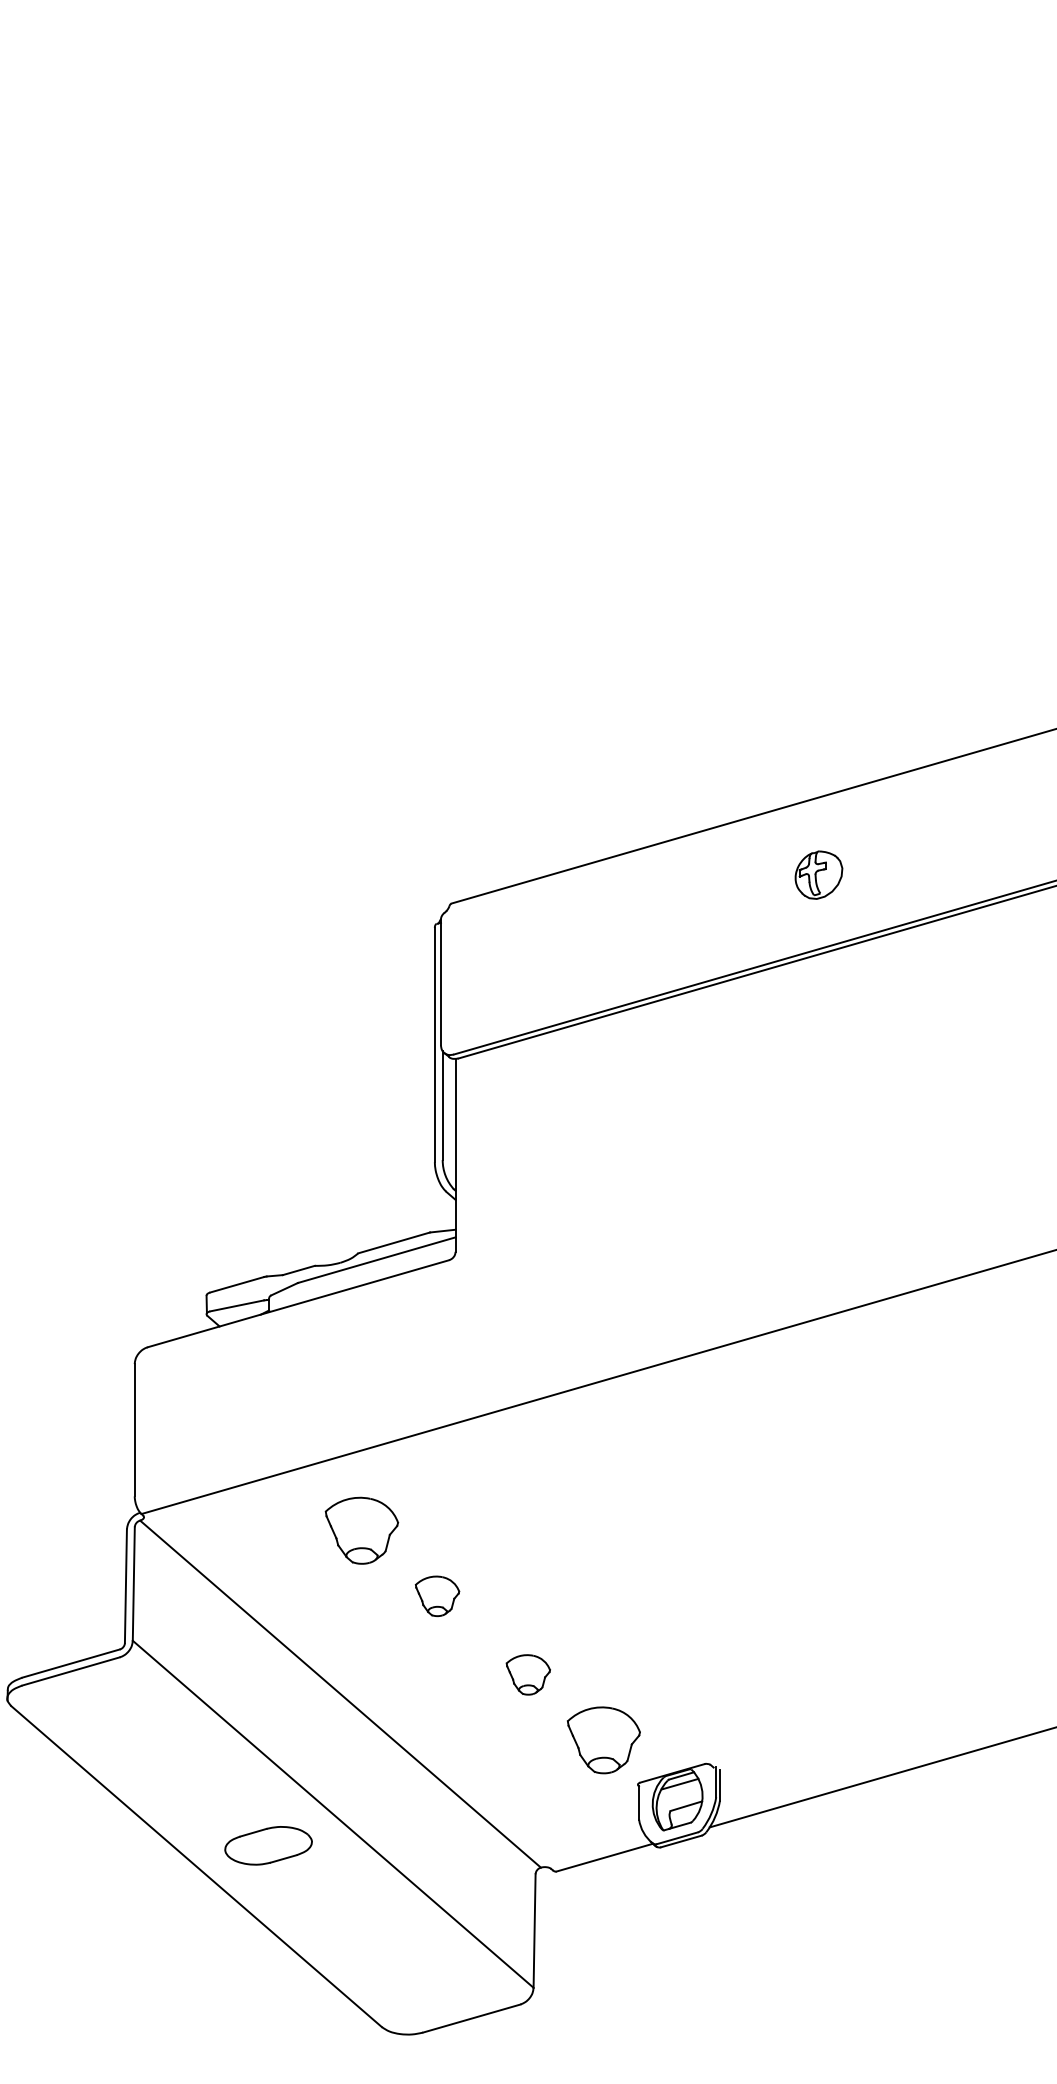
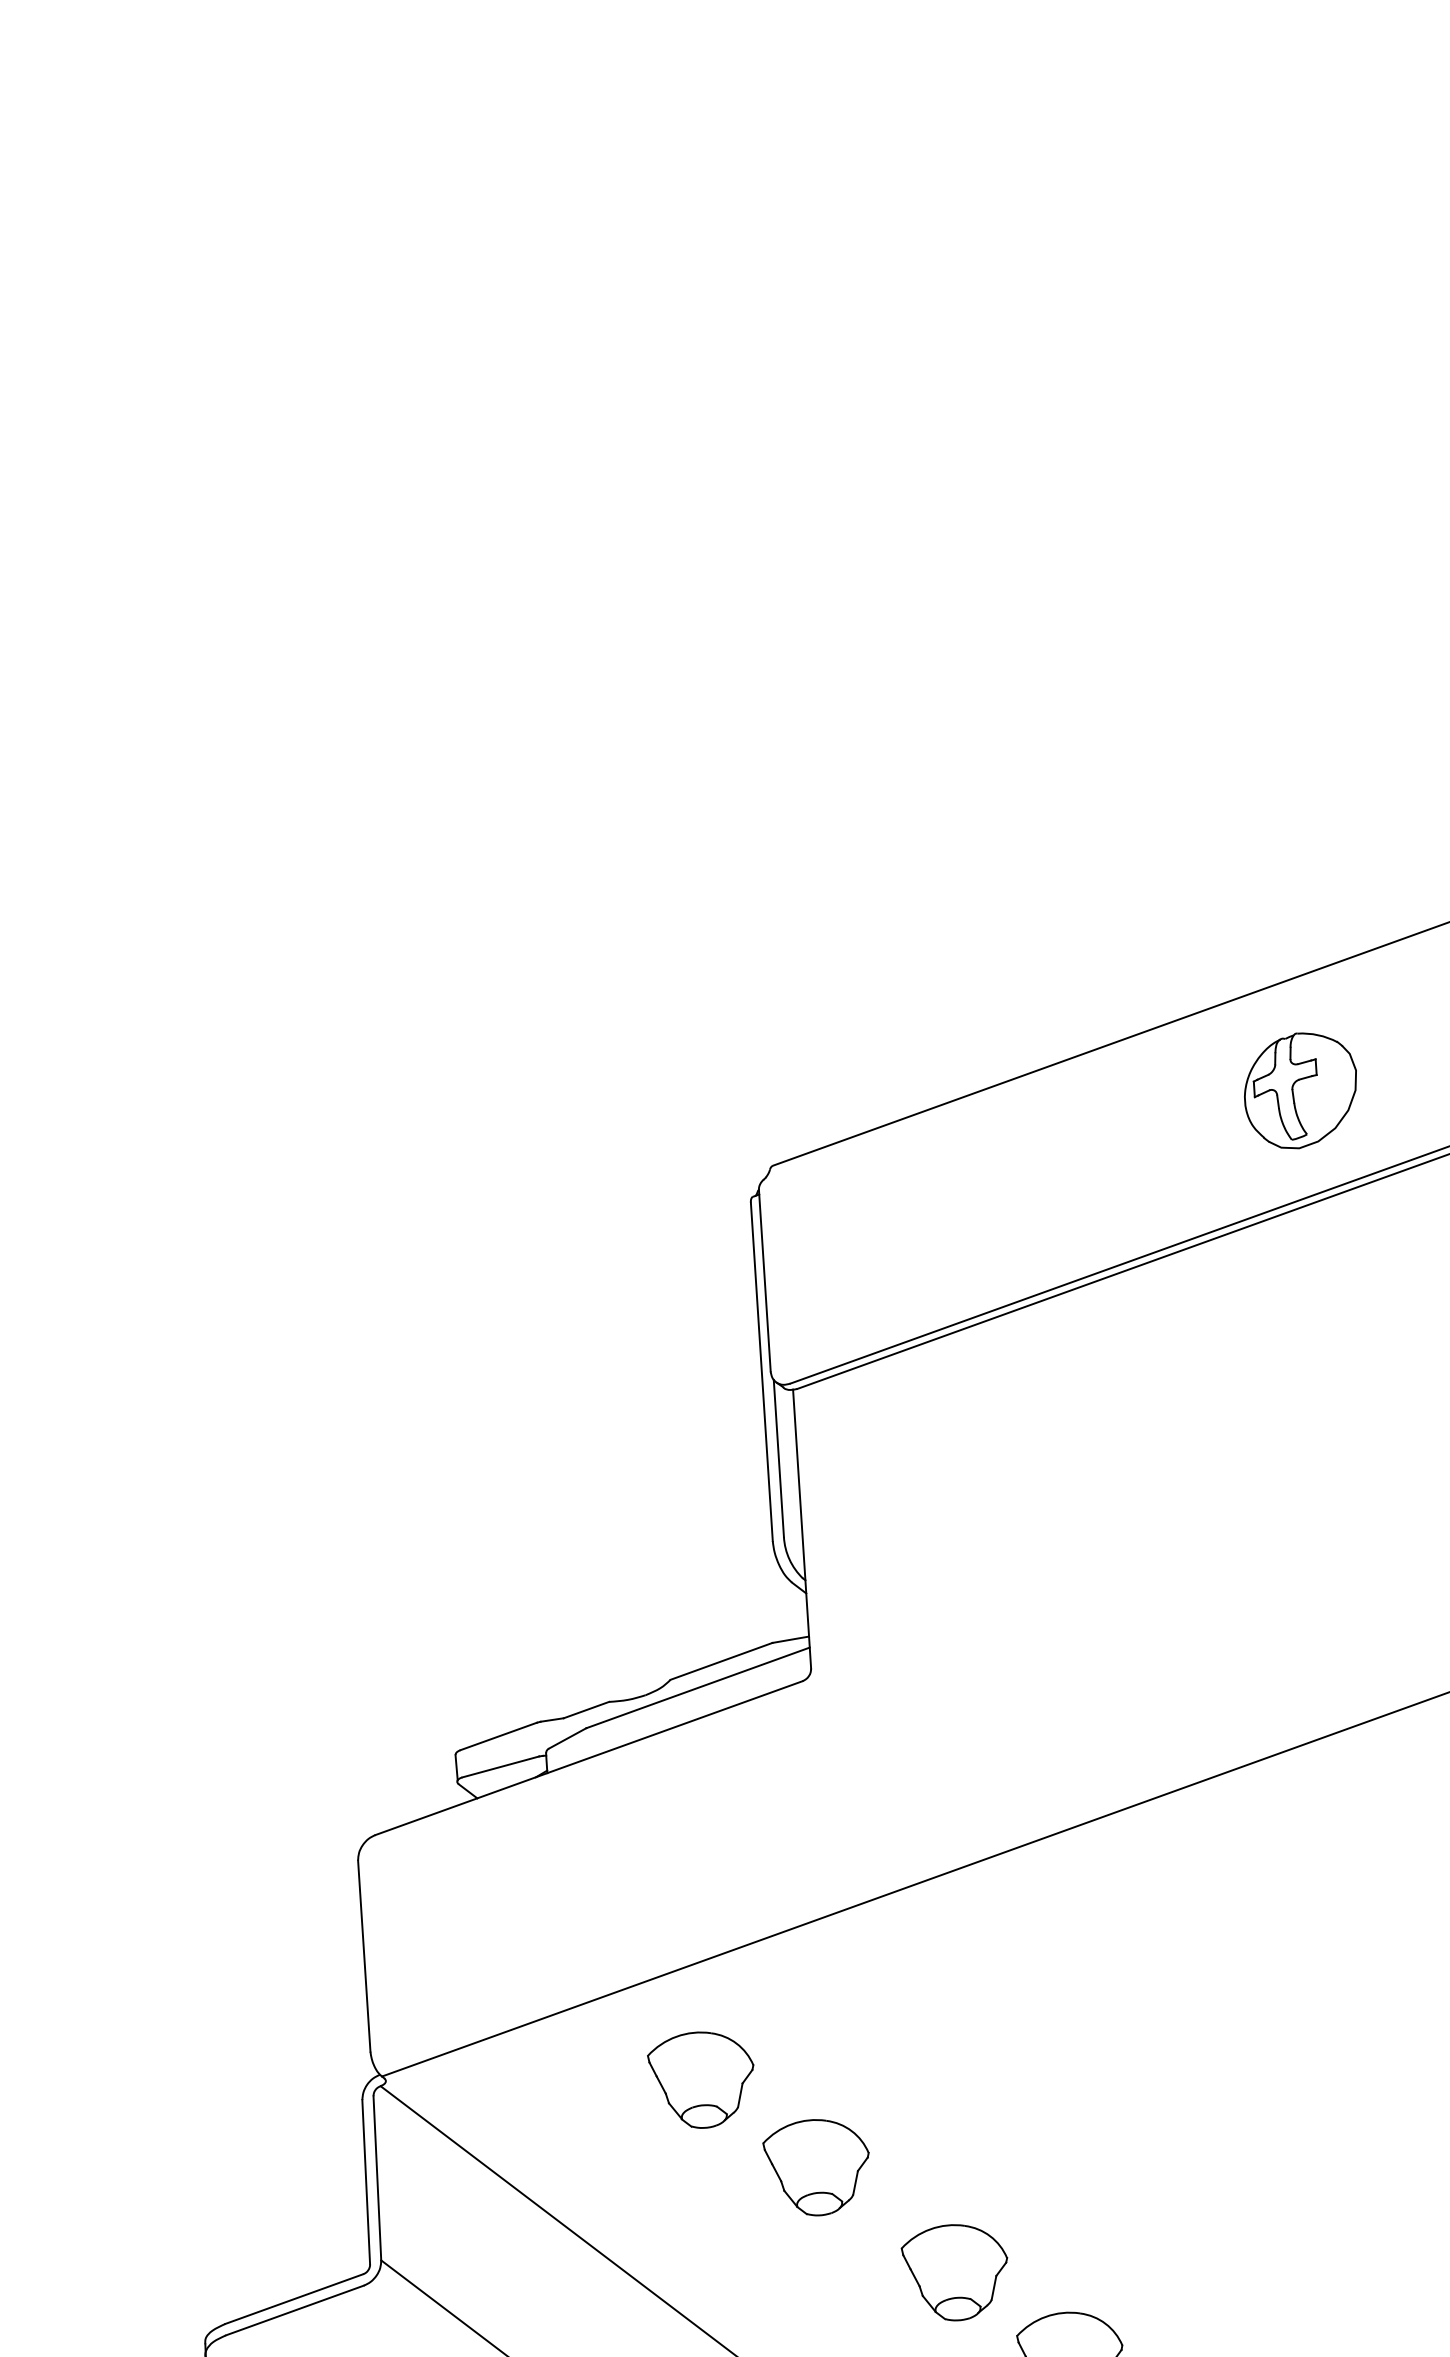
part: (818, 874) -> (1300, 1089), size x1.67
part: (437, 1596) -> (817, 2168), size x1.67
part: (528, 1674) -> (955, 2272), size x1.67

